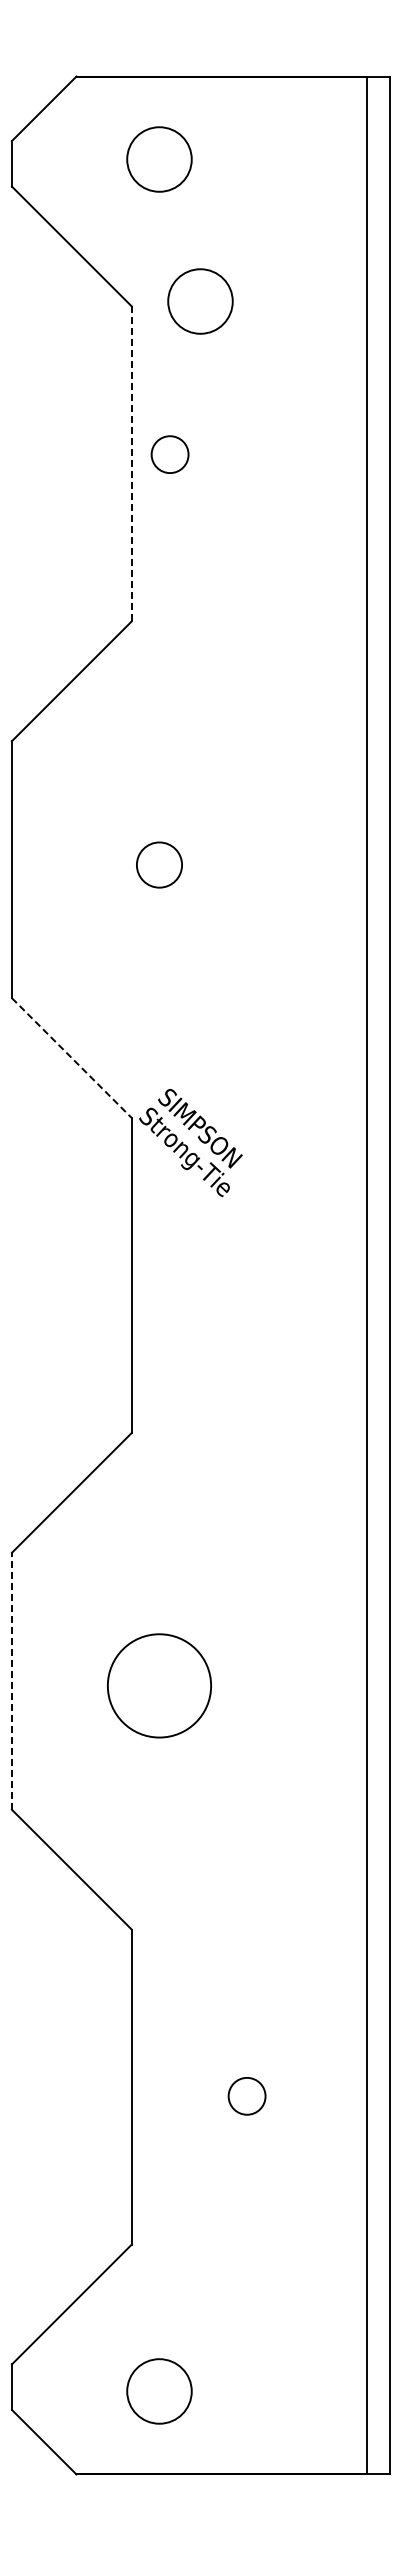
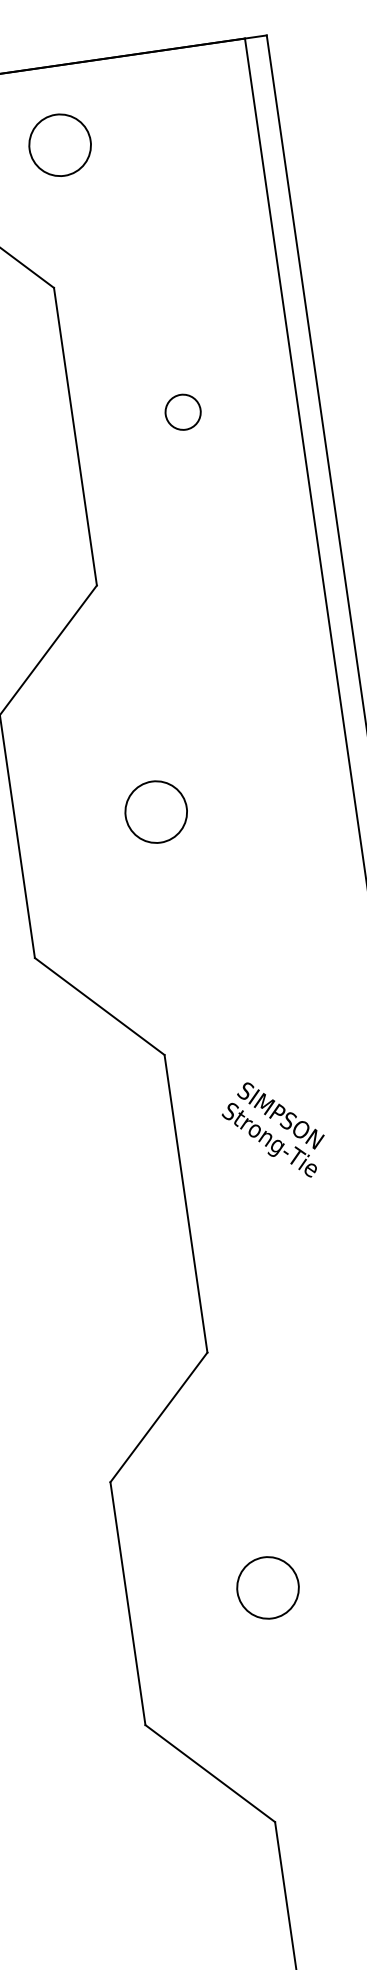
circle: (200, 301) -> (118, 273), removed
circle: (169, 454) -> (182, 412), moved
line: (131, 463) -> (75, 436), dashed -> solid
circle: (159, 864) -> (156, 811), size x1.43
line: (71, 1058) -> (99, 1006), dashed -> solid
text: (190, 1142) -> (273, 1130), moved
line: (11, 1680) -> (127, 1602), dashed -> solid
circle: (159, 1685) -> (268, 1587), size x0.62

